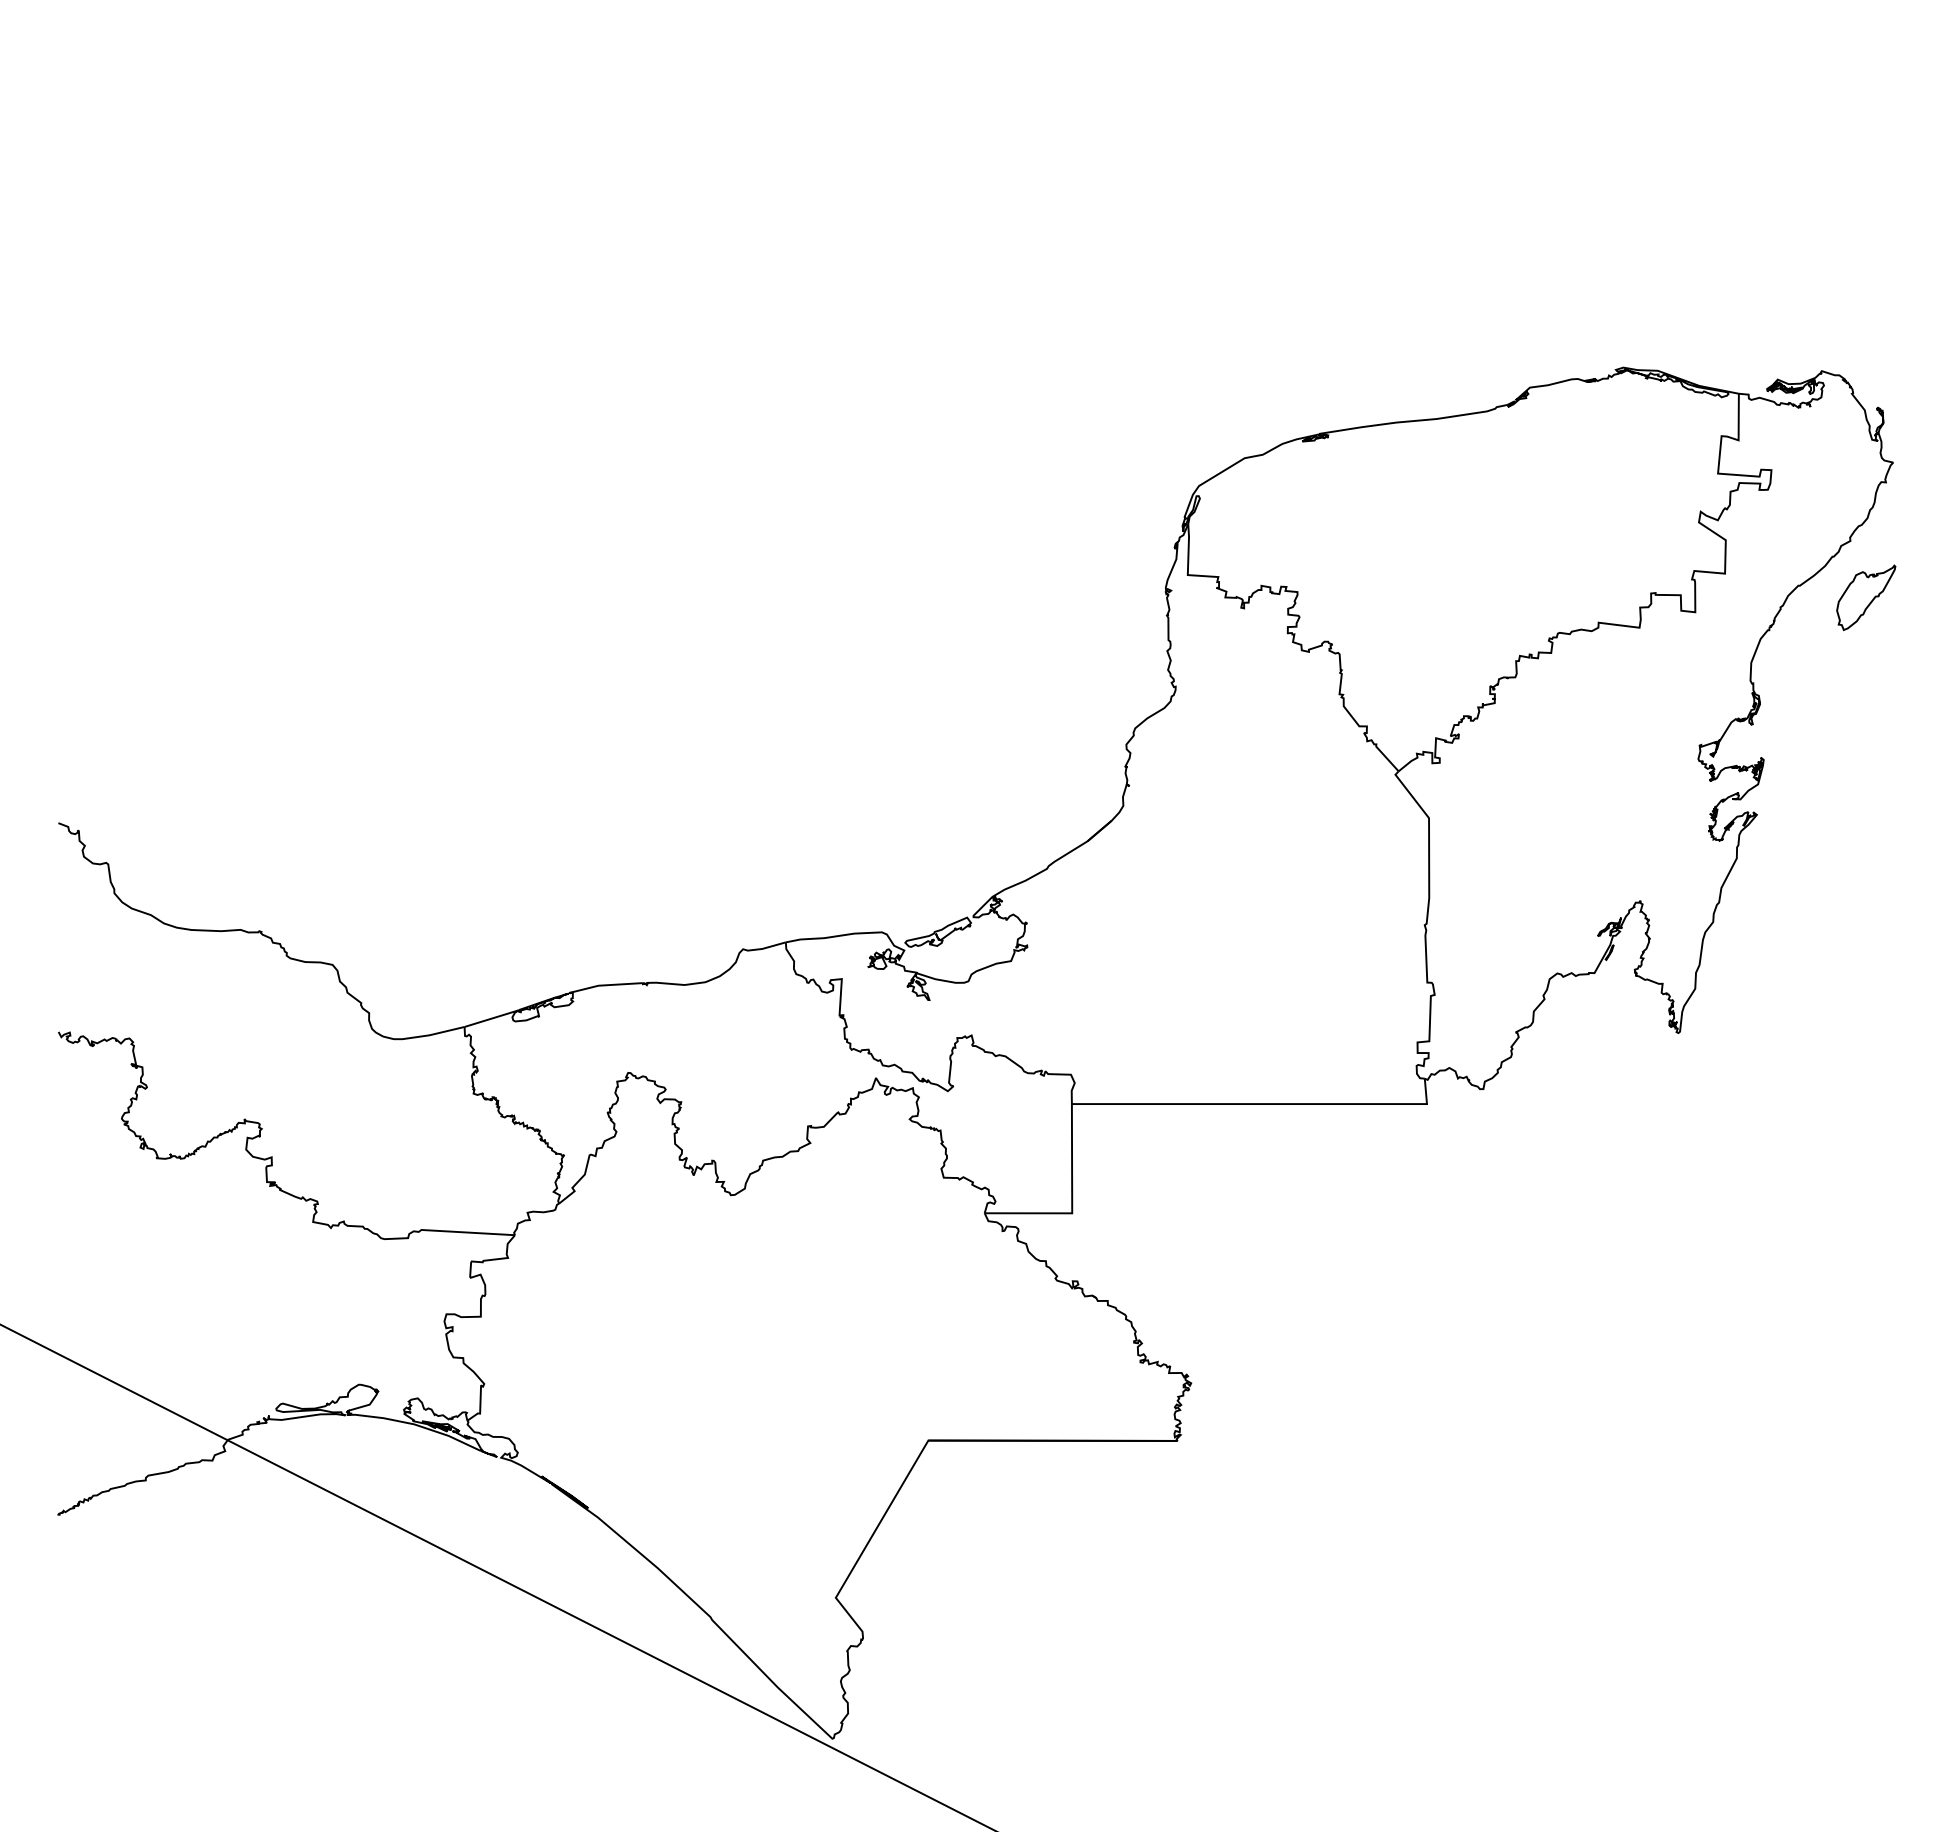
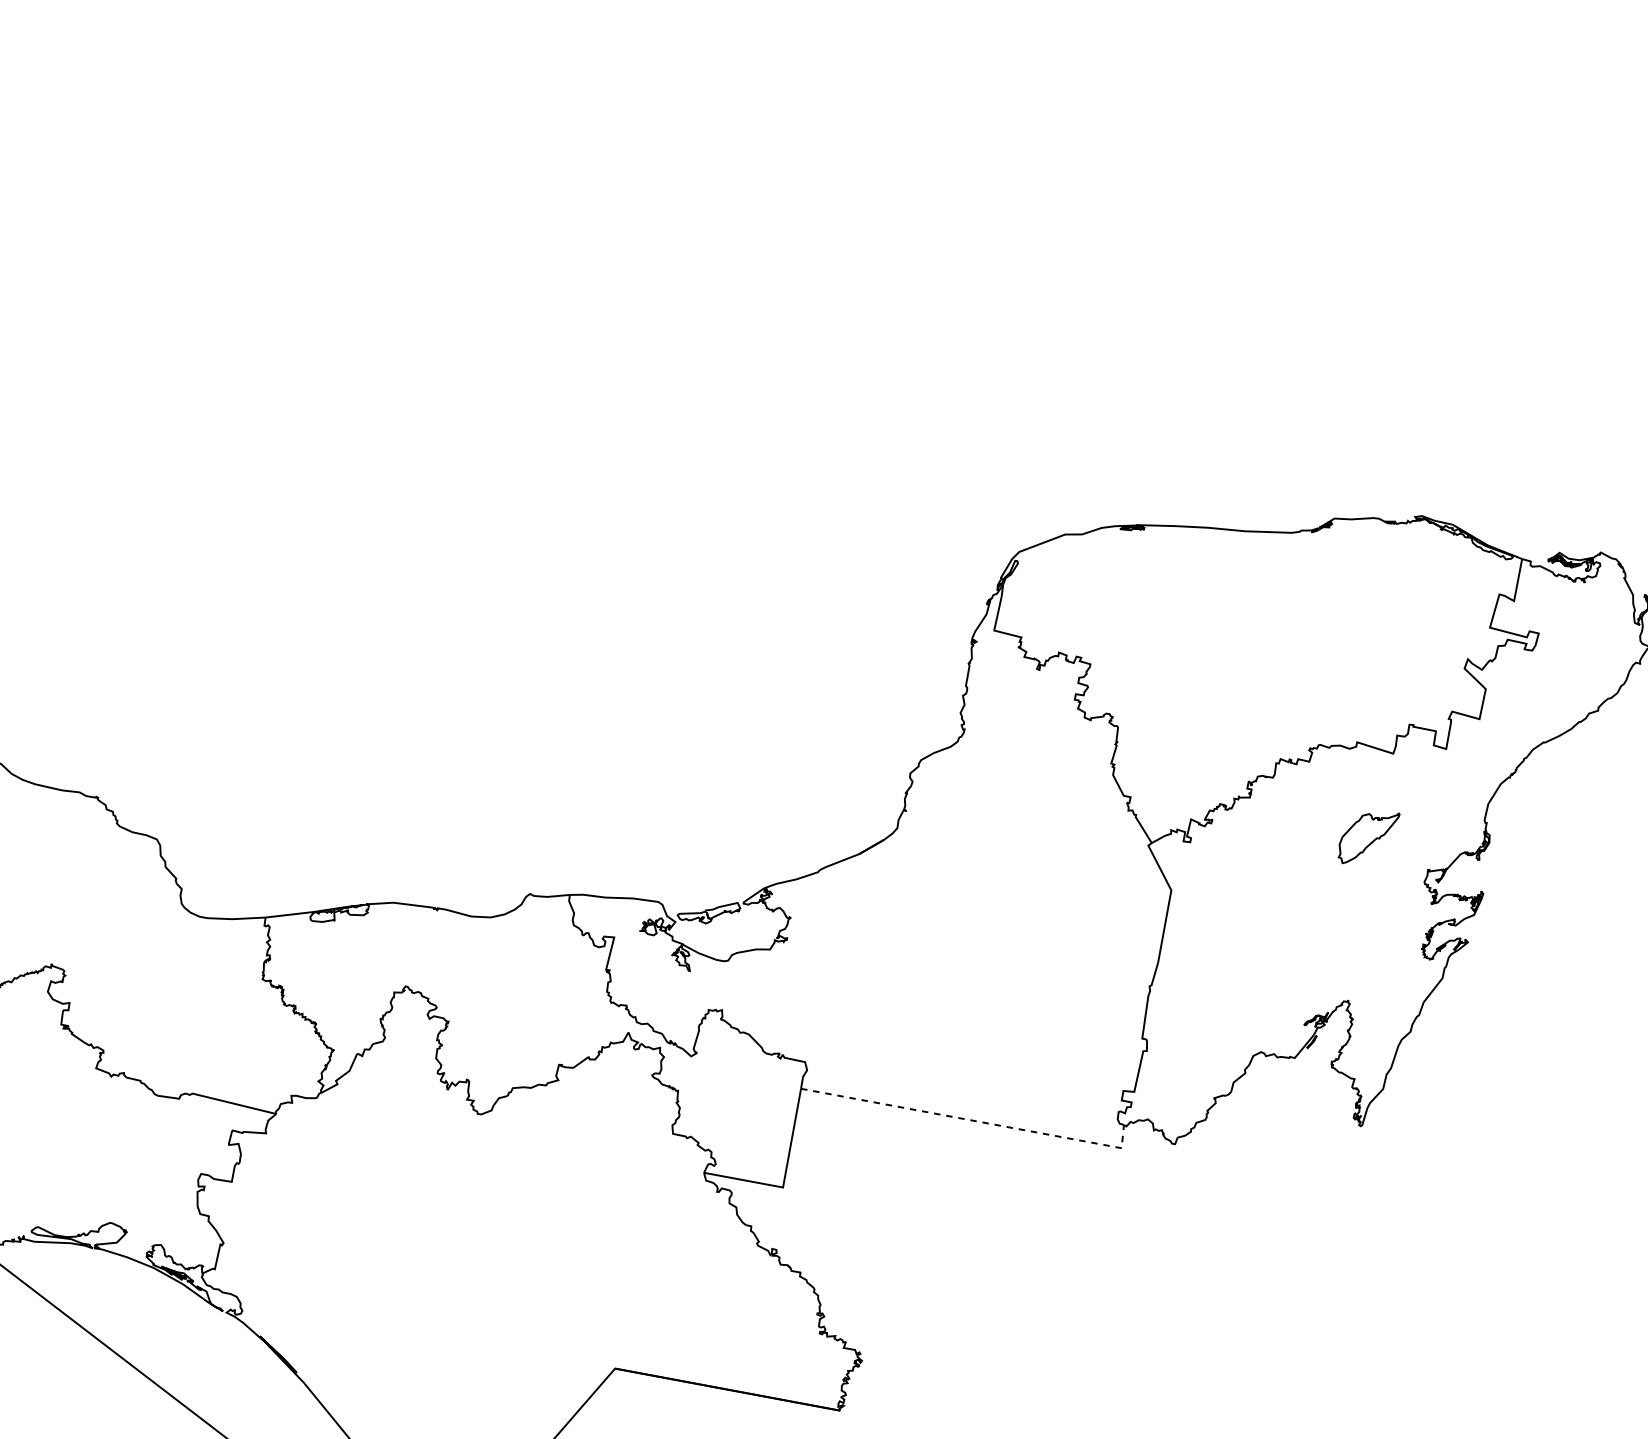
part: (1866, 597) -> (1368, 837), moved
line: (1263, 1104) -> (973, 1121), solid -> dashed

